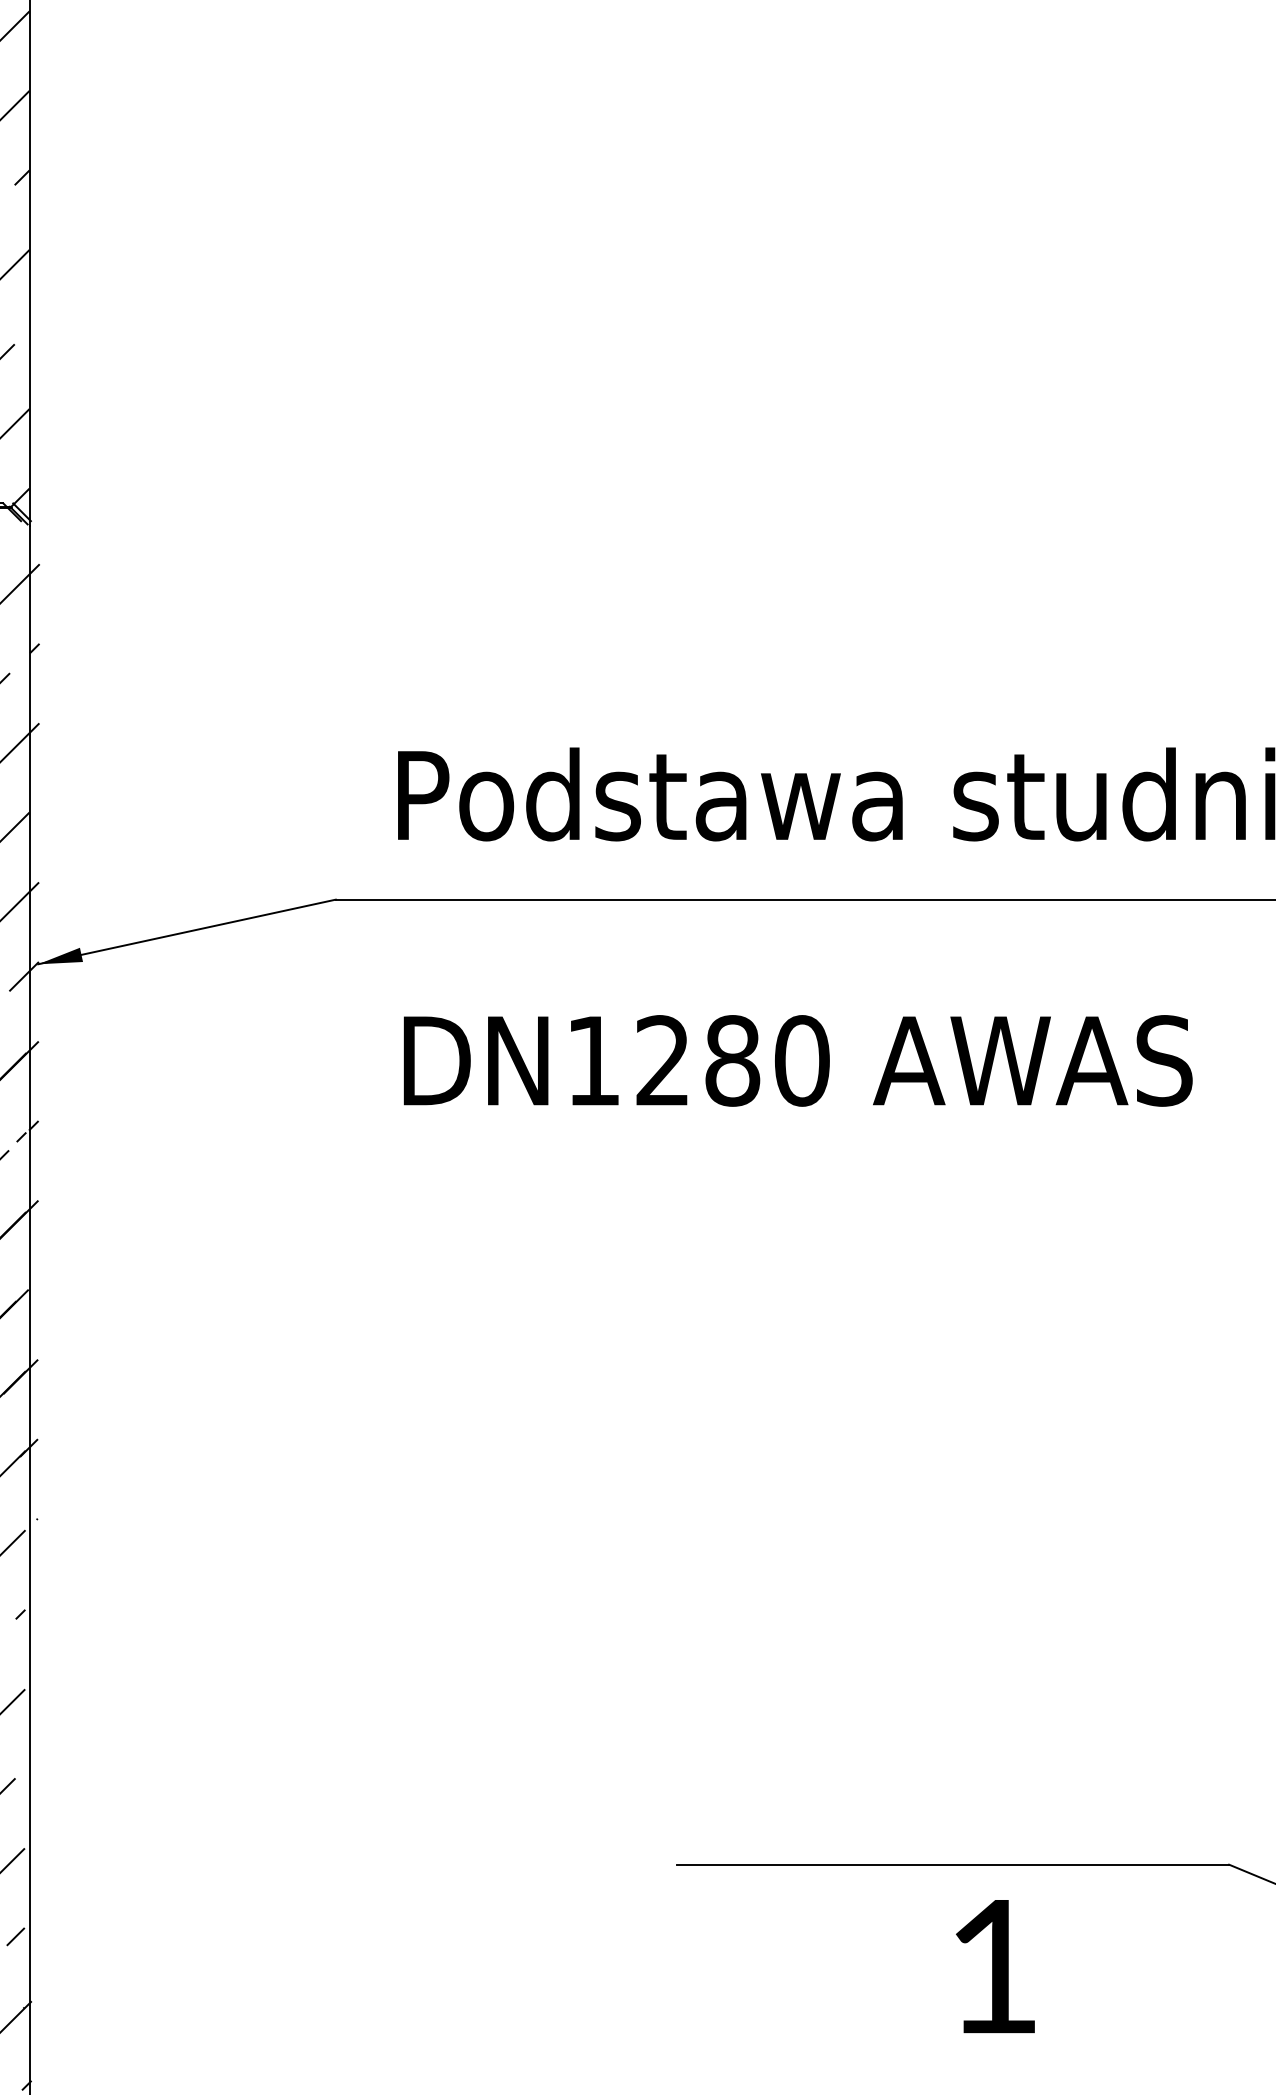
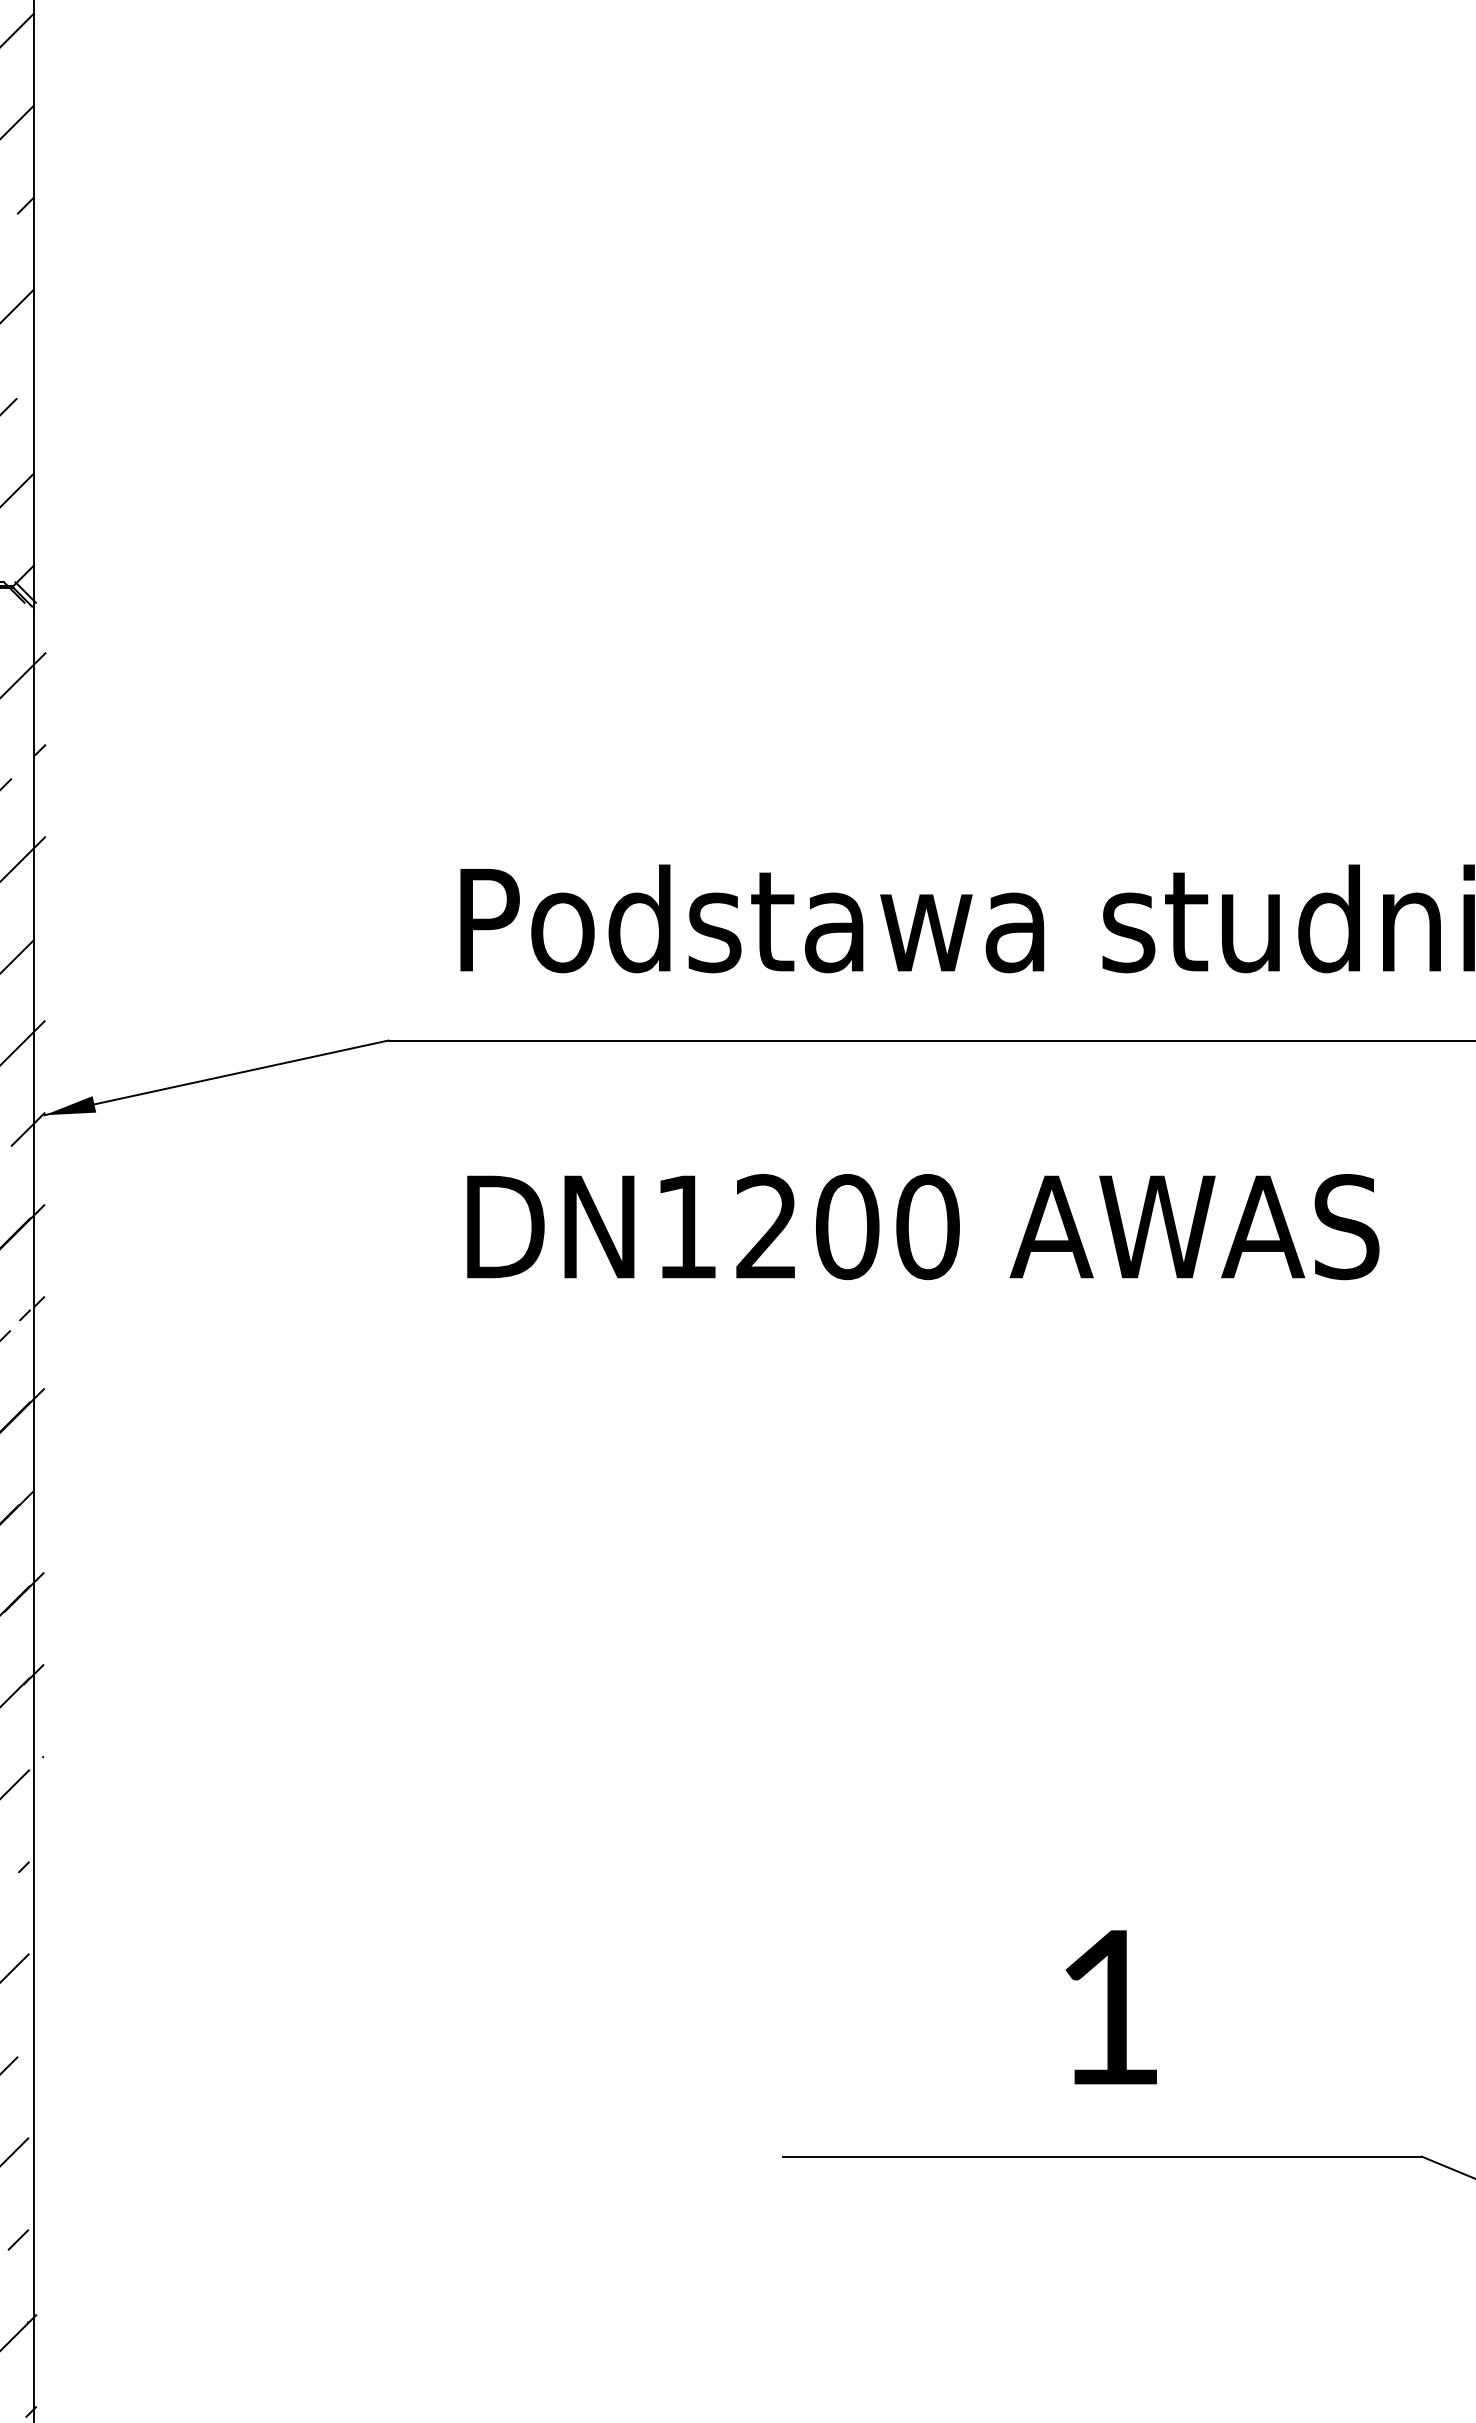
text: (732, 1060) -> (847, 1226), DN1280 -> DN1200
text: (994, 1966) -> (1110, 2007), moved

